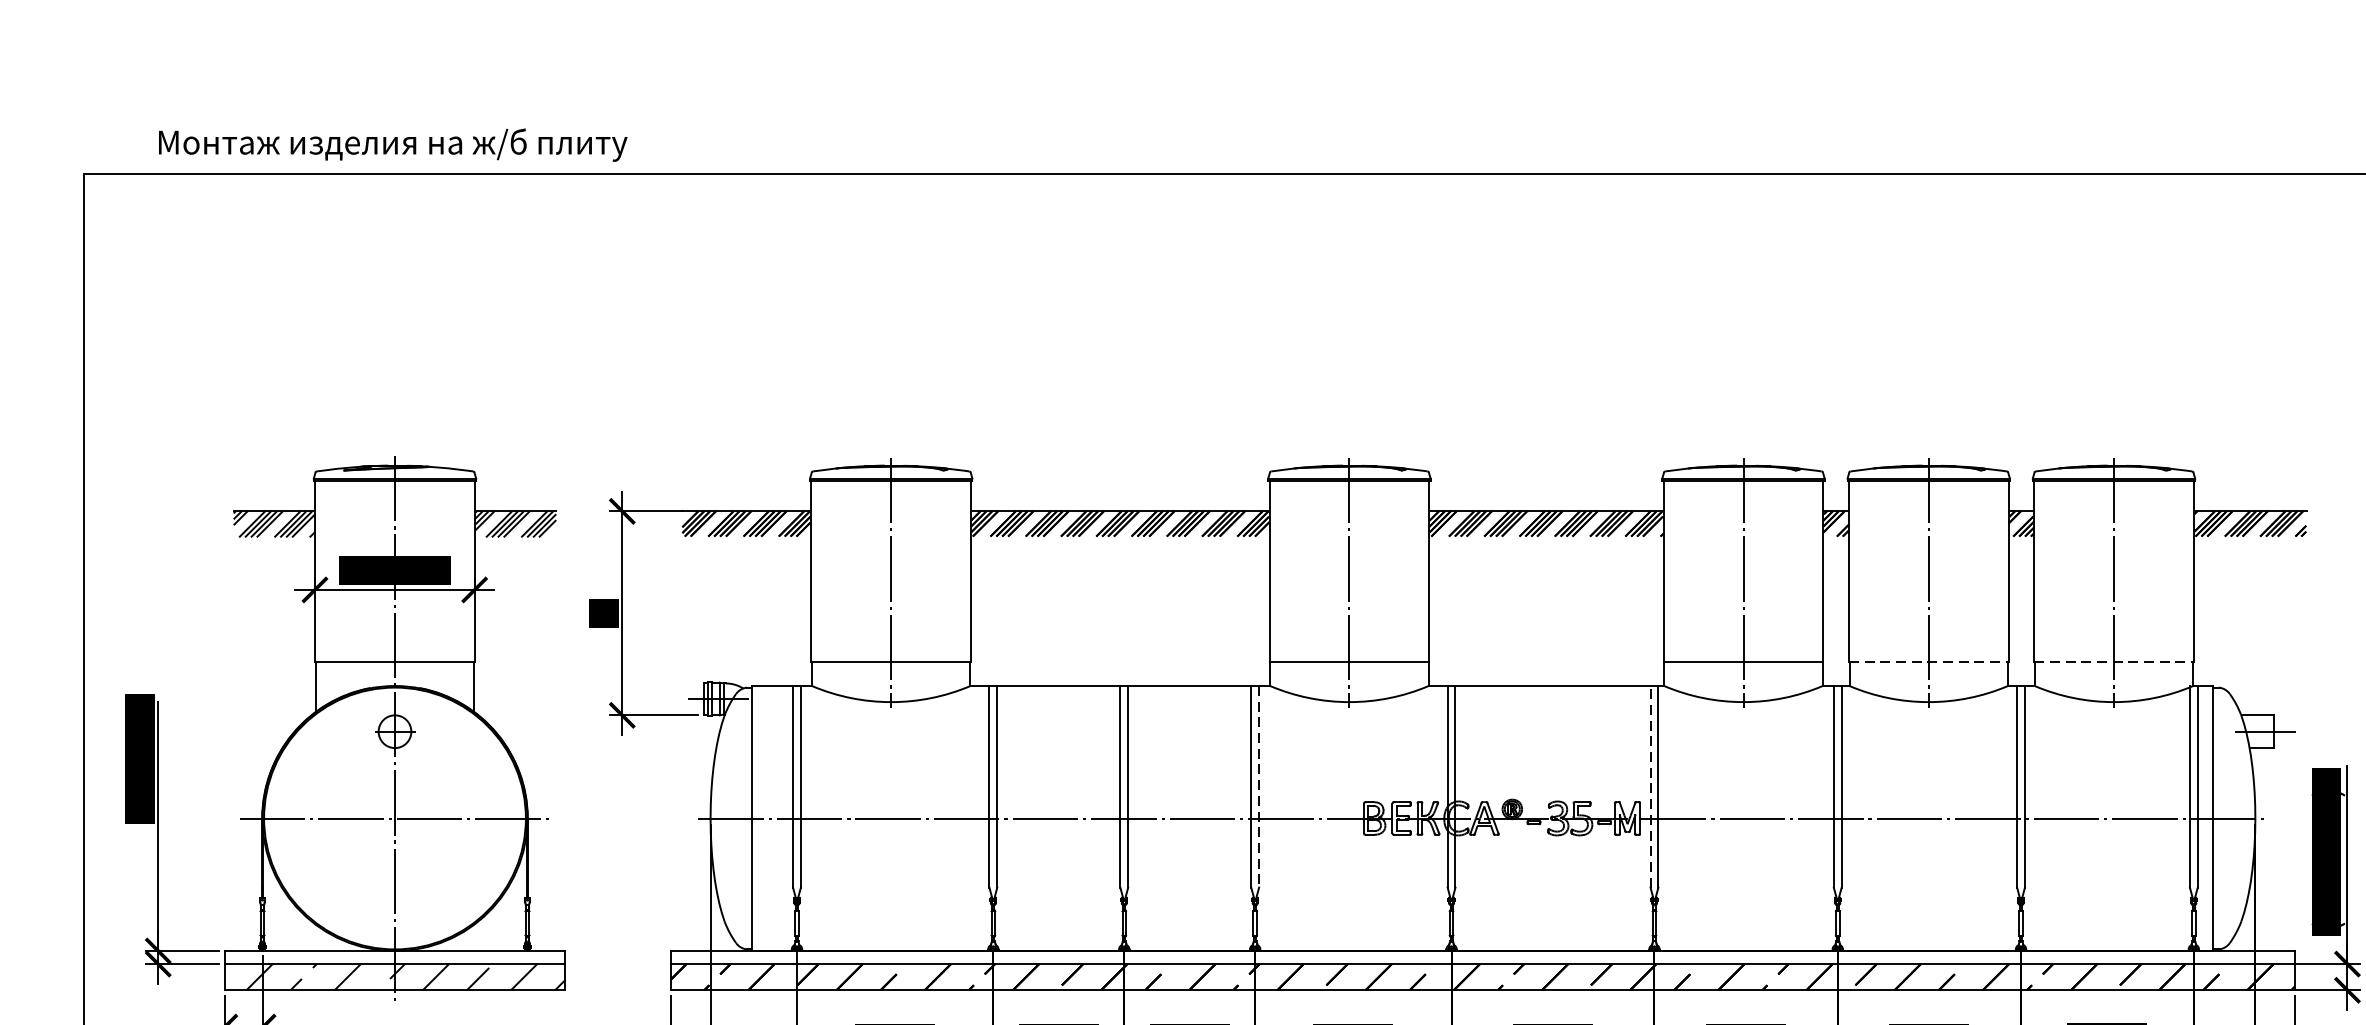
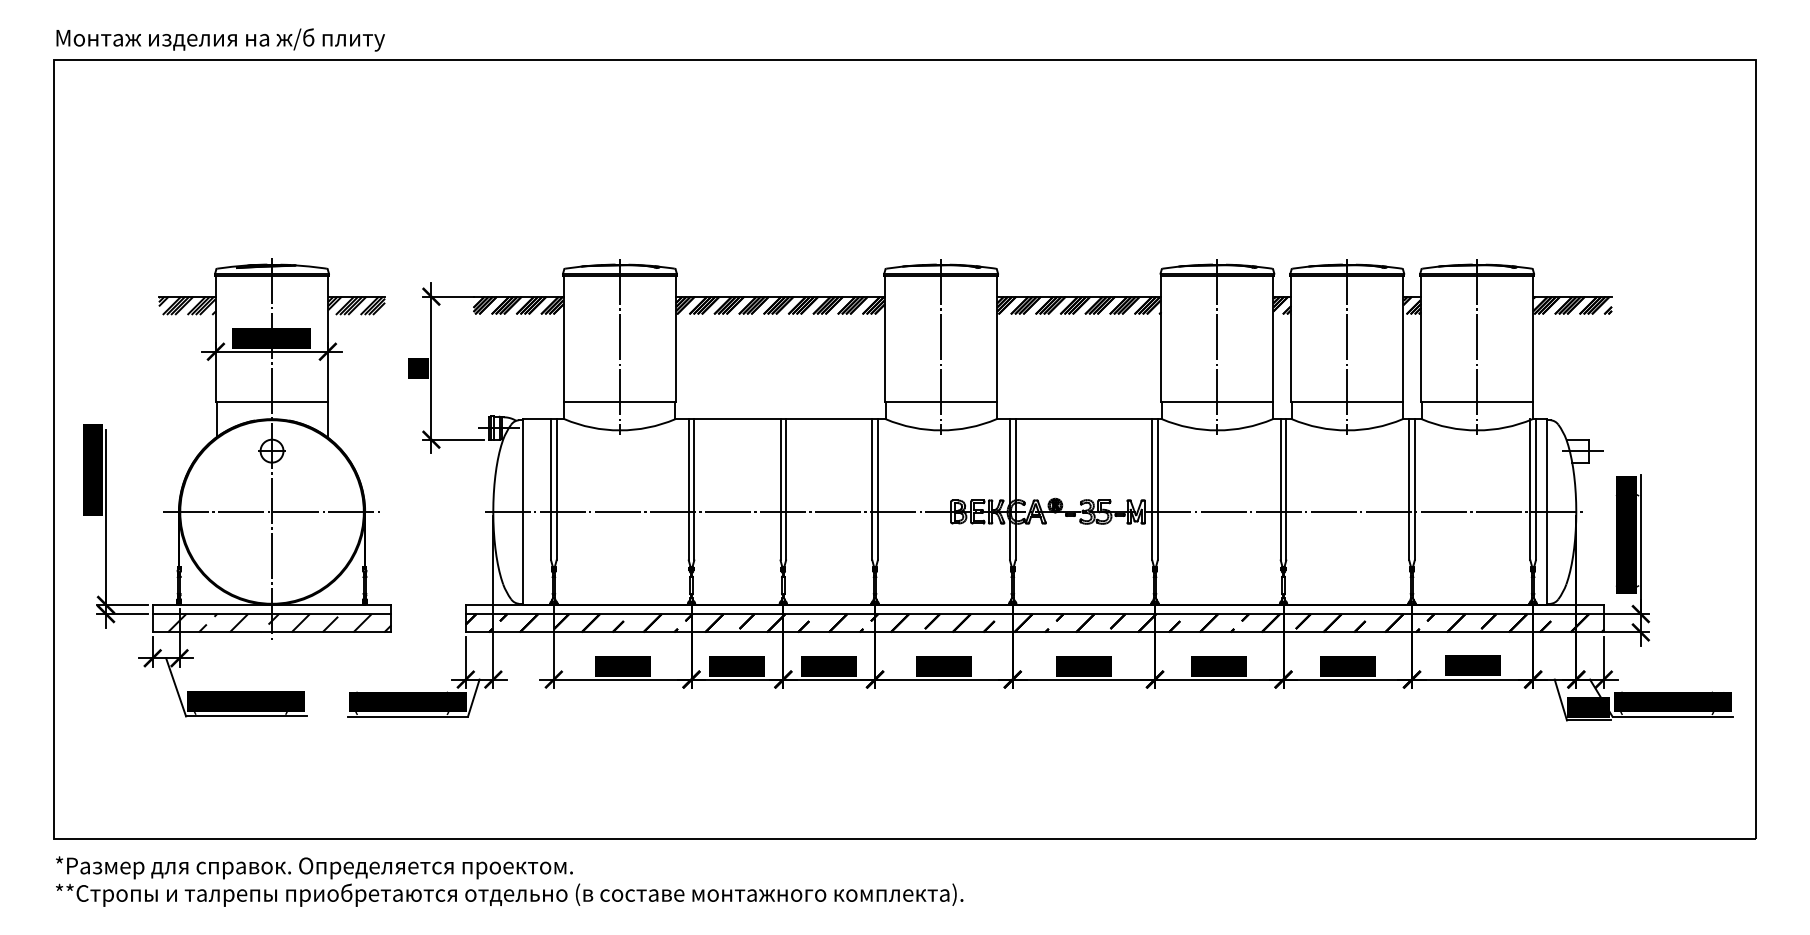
text: (392, 144) -> (220, 39), moved
line: (1929, 662) -> (1347, 402), dashed -> solid
line: (2114, 662) -> (1477, 402), dashed -> solid
line: (1258, 786) -> (877, 489), dashed -> solid
line: (1650, 786) -> (1152, 489), dashed -> solid

